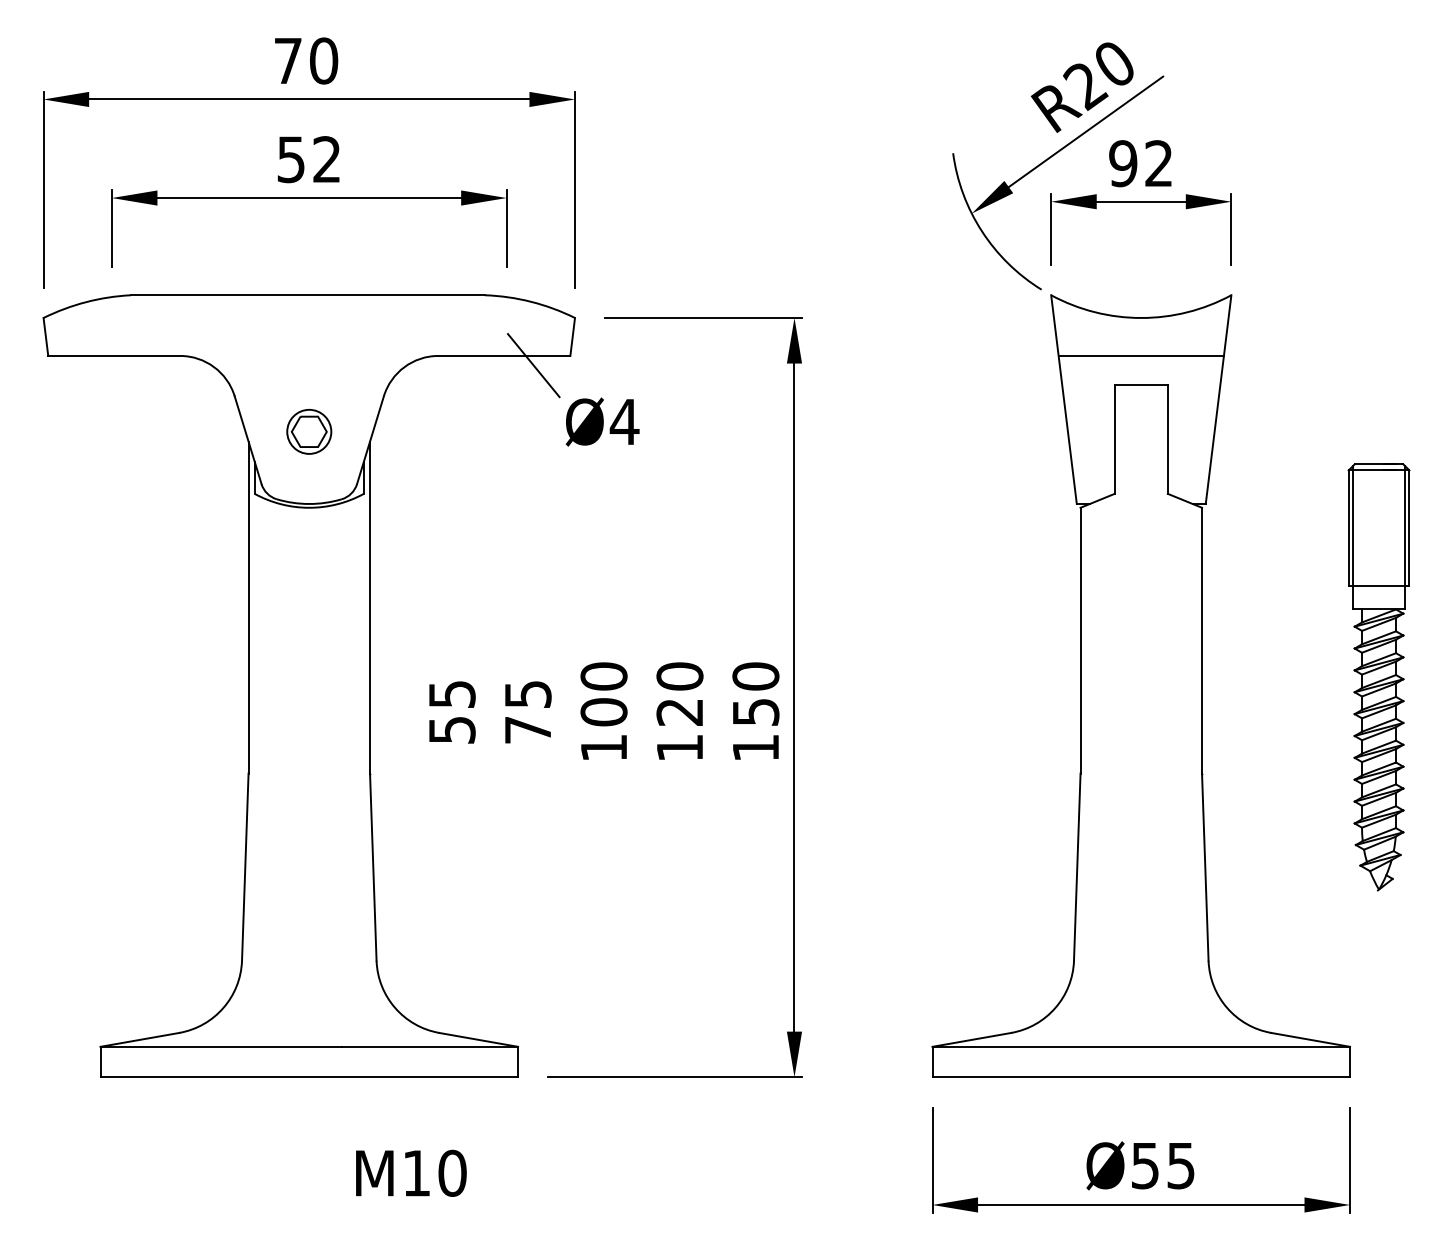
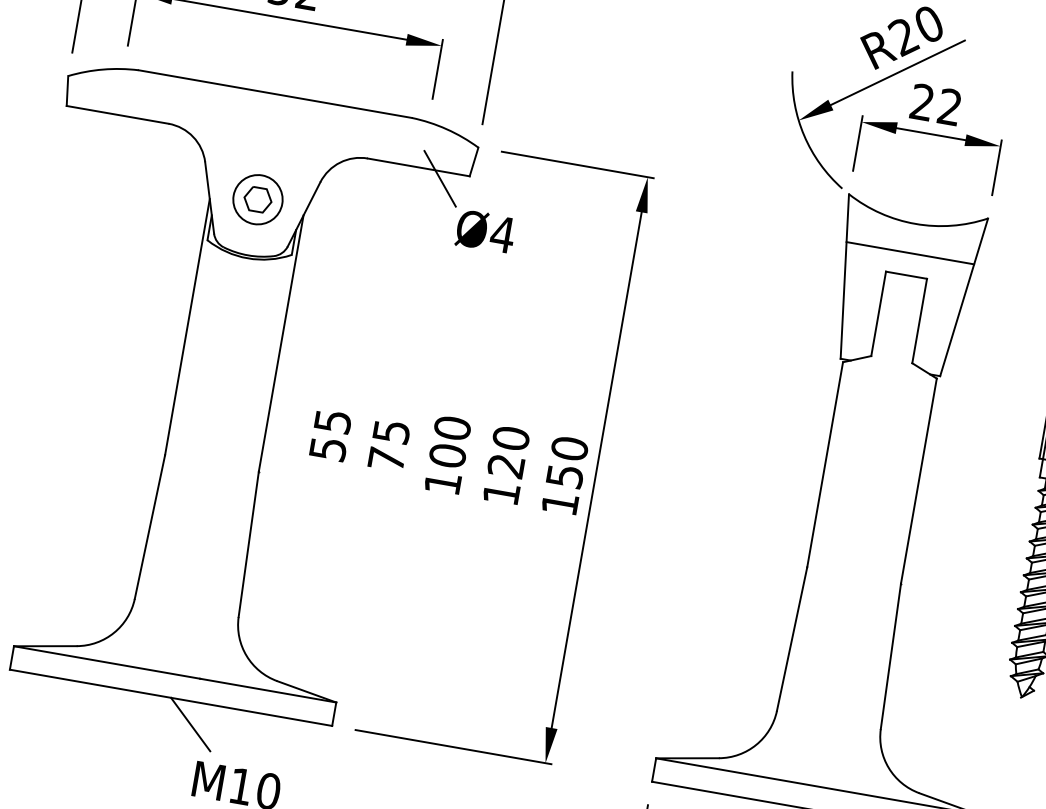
text: (1123, 163) -> (922, 102), 92 -> 22
circle: (308, 431) -> (257, 199), size x1.43
line: (339, 1106) -> (190, 724), added

